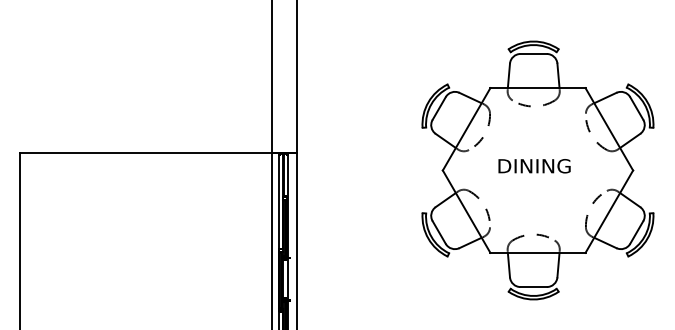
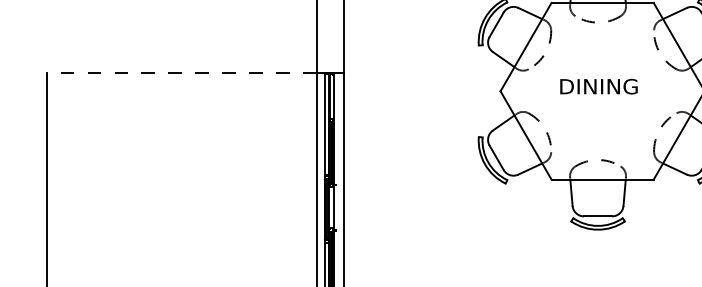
line: (158, 153) -> (195, 73), solid -> dashed

